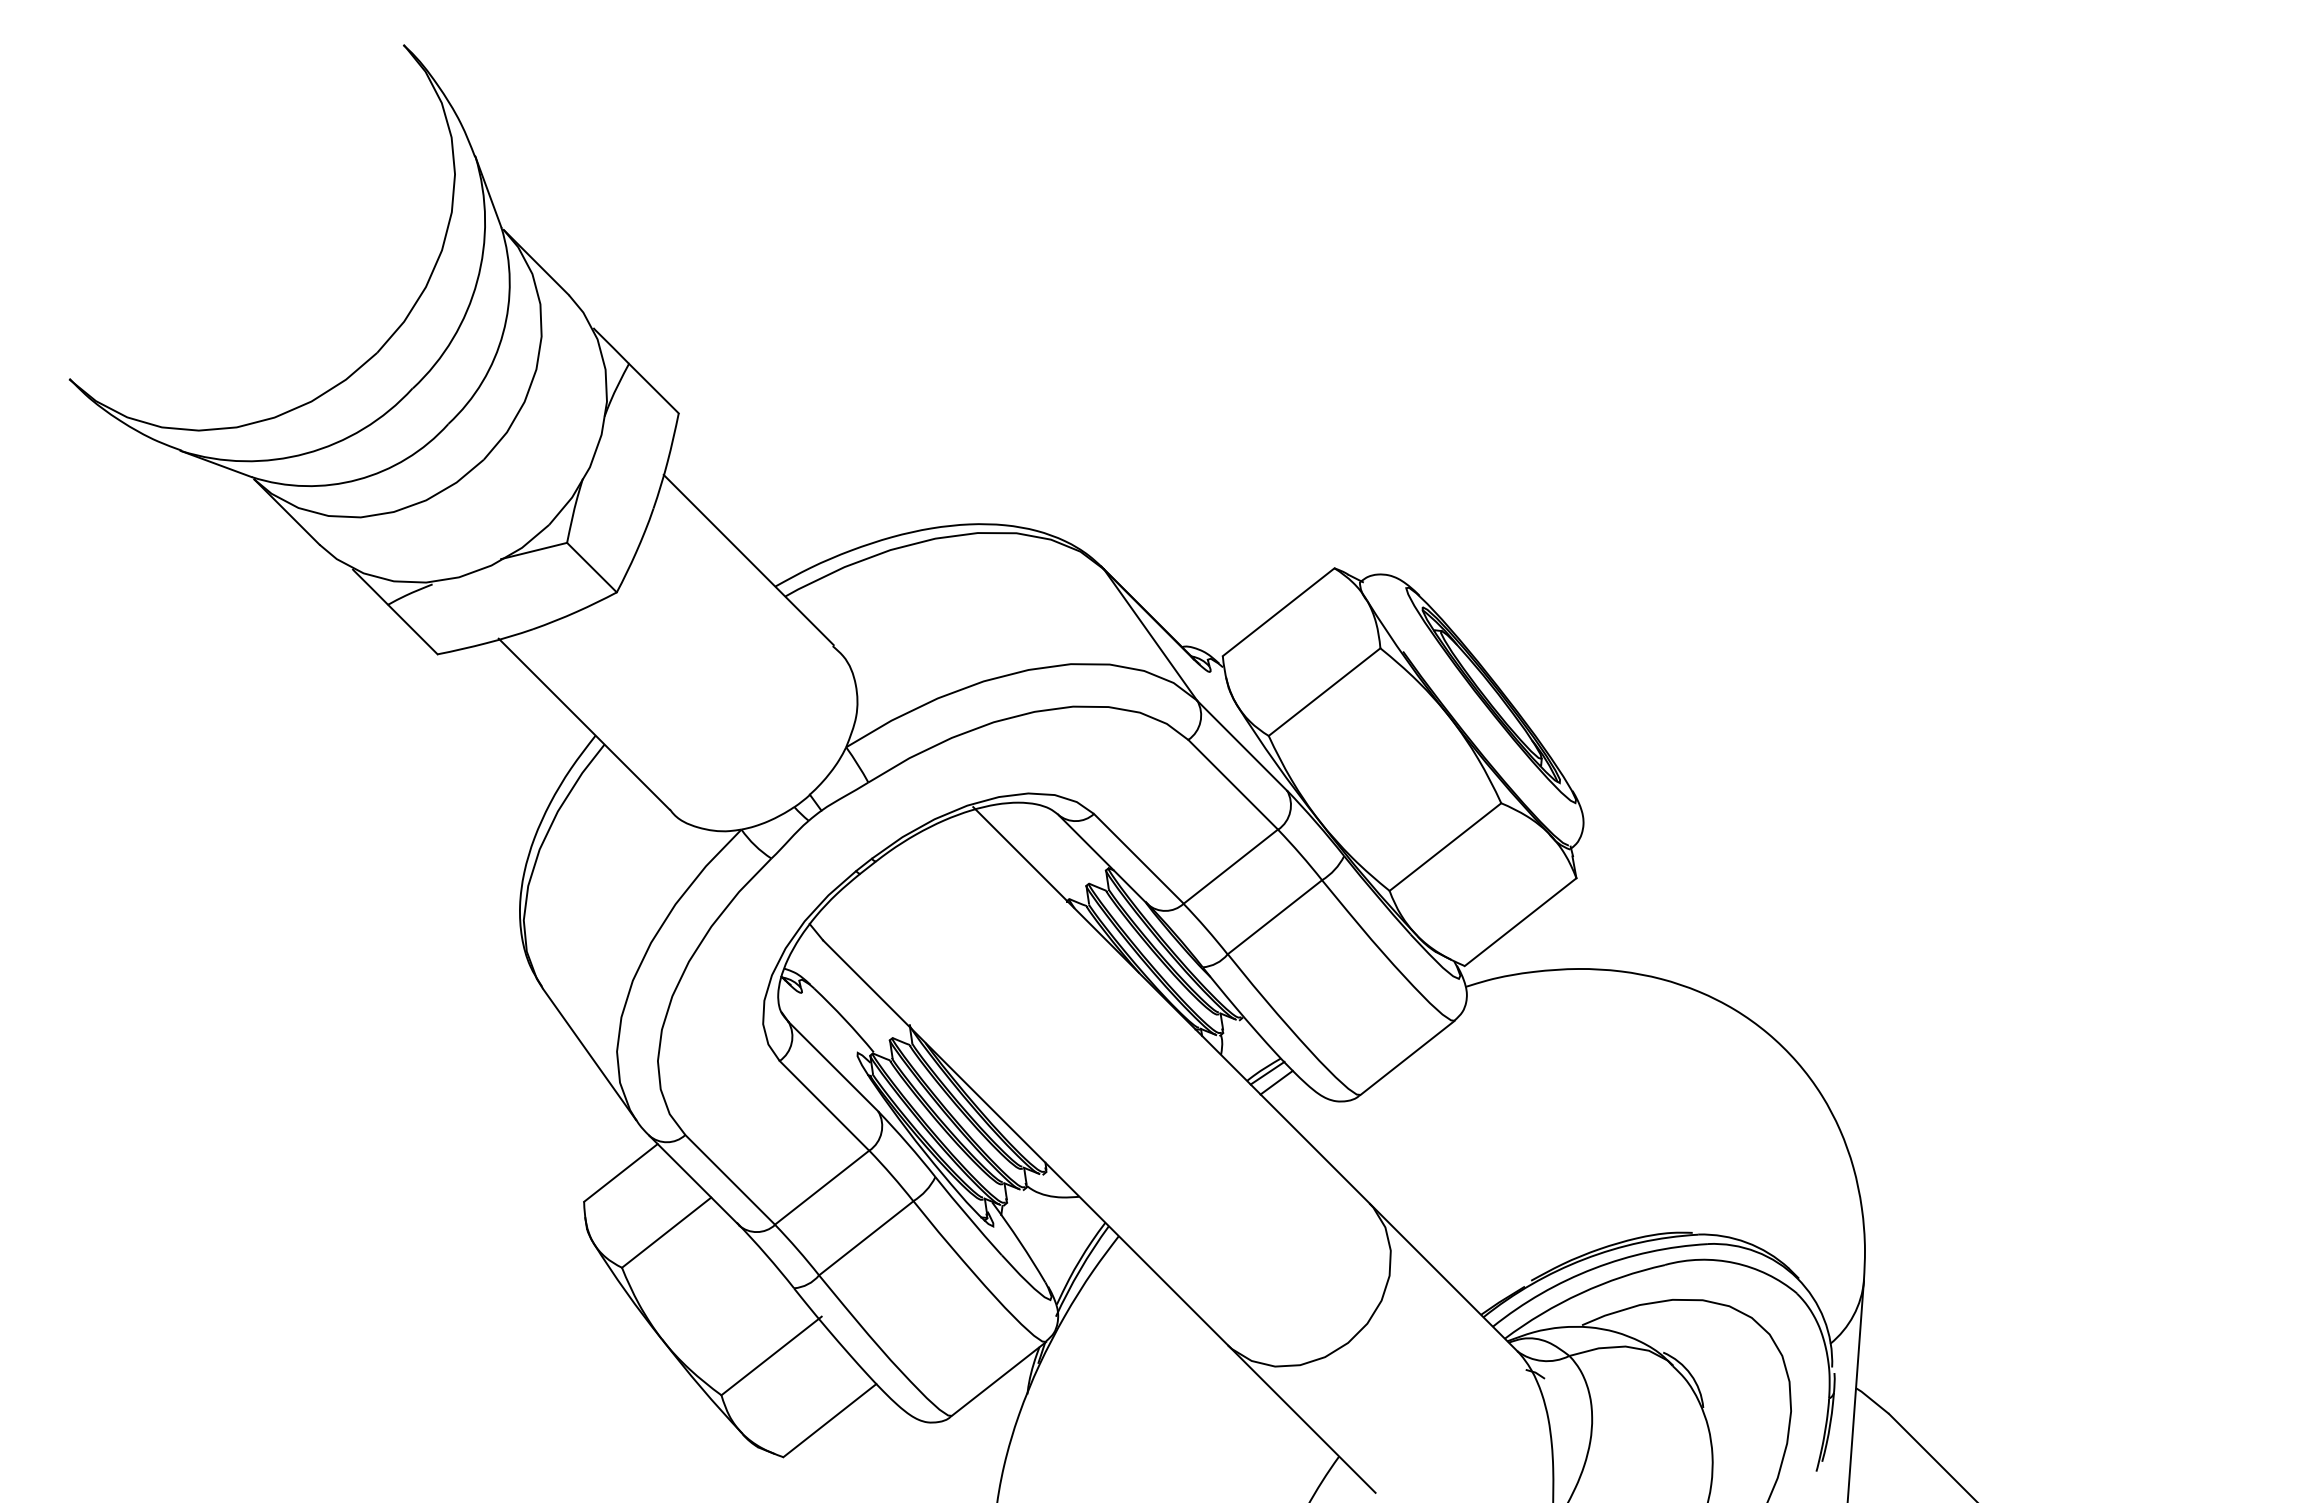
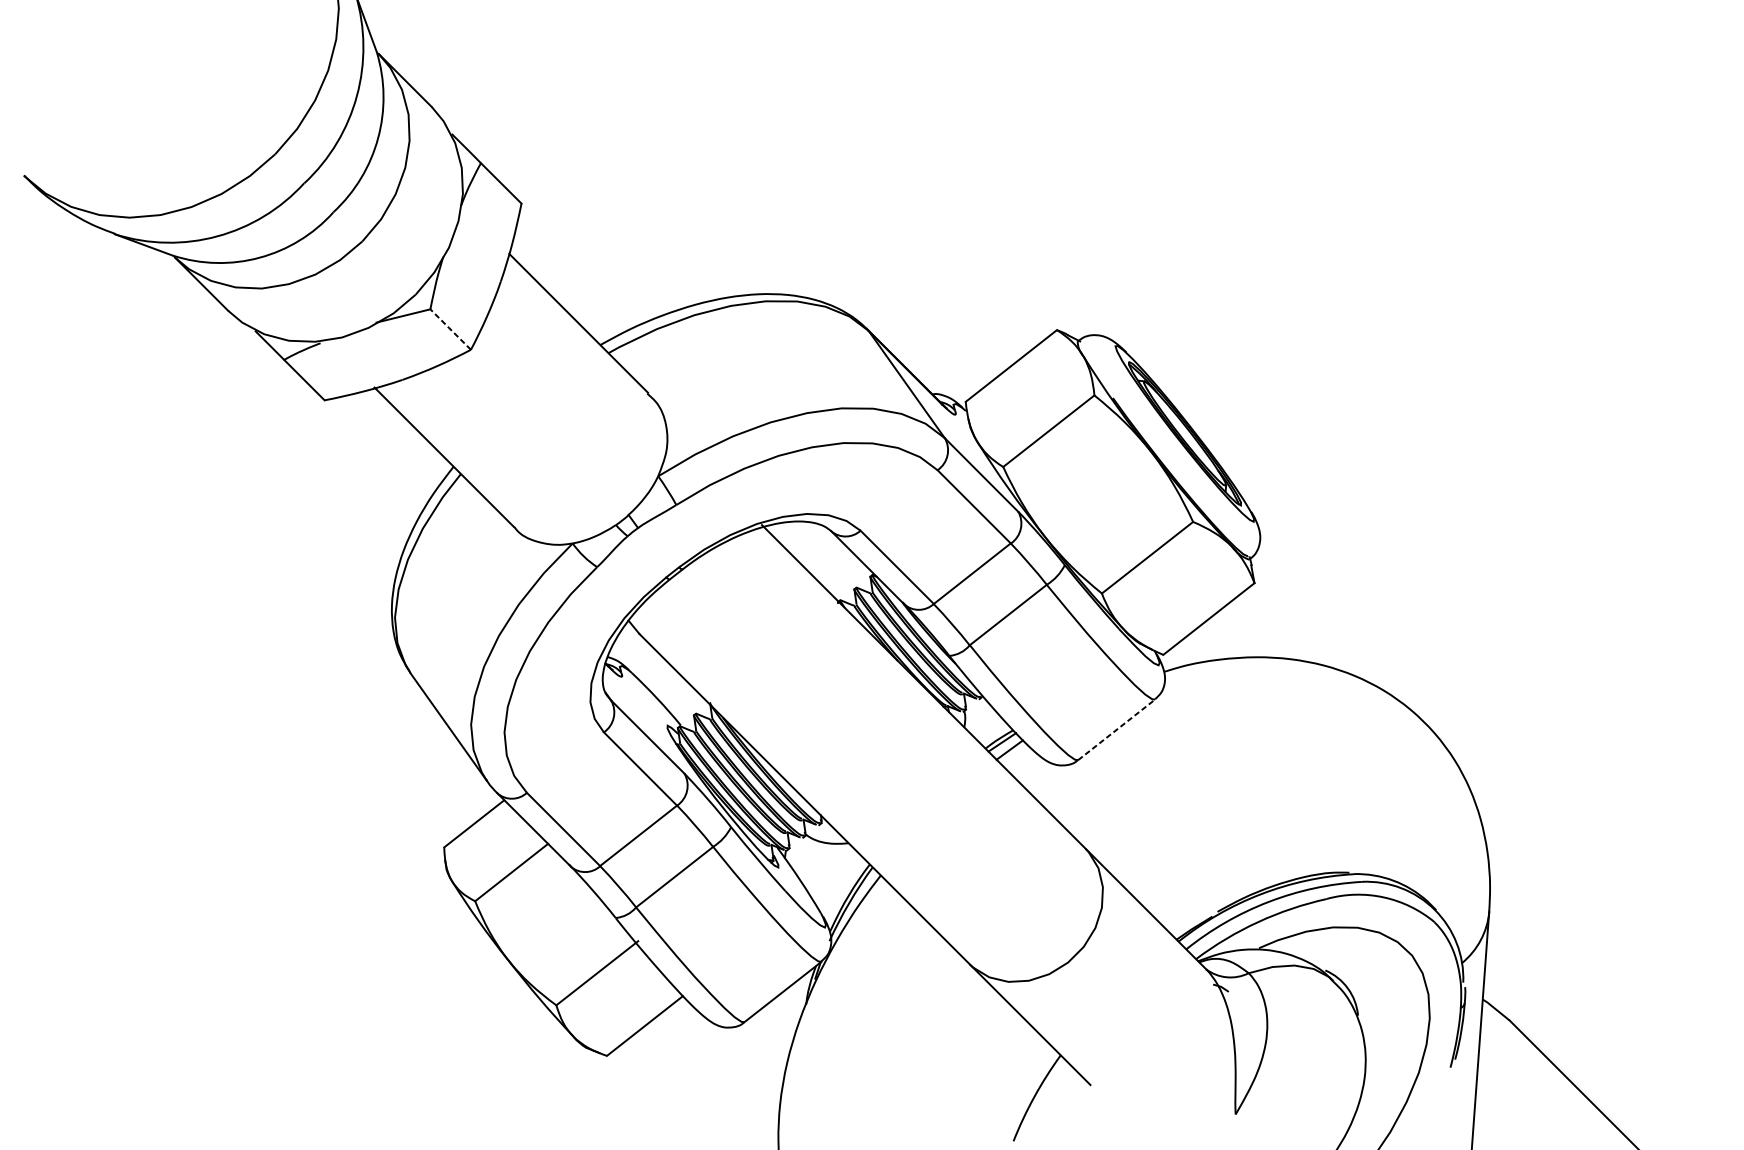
line: (591, 567) -> (450, 329), solid -> dashed
line: (1407, 1057) -> (1116, 729), solid -> dashed

